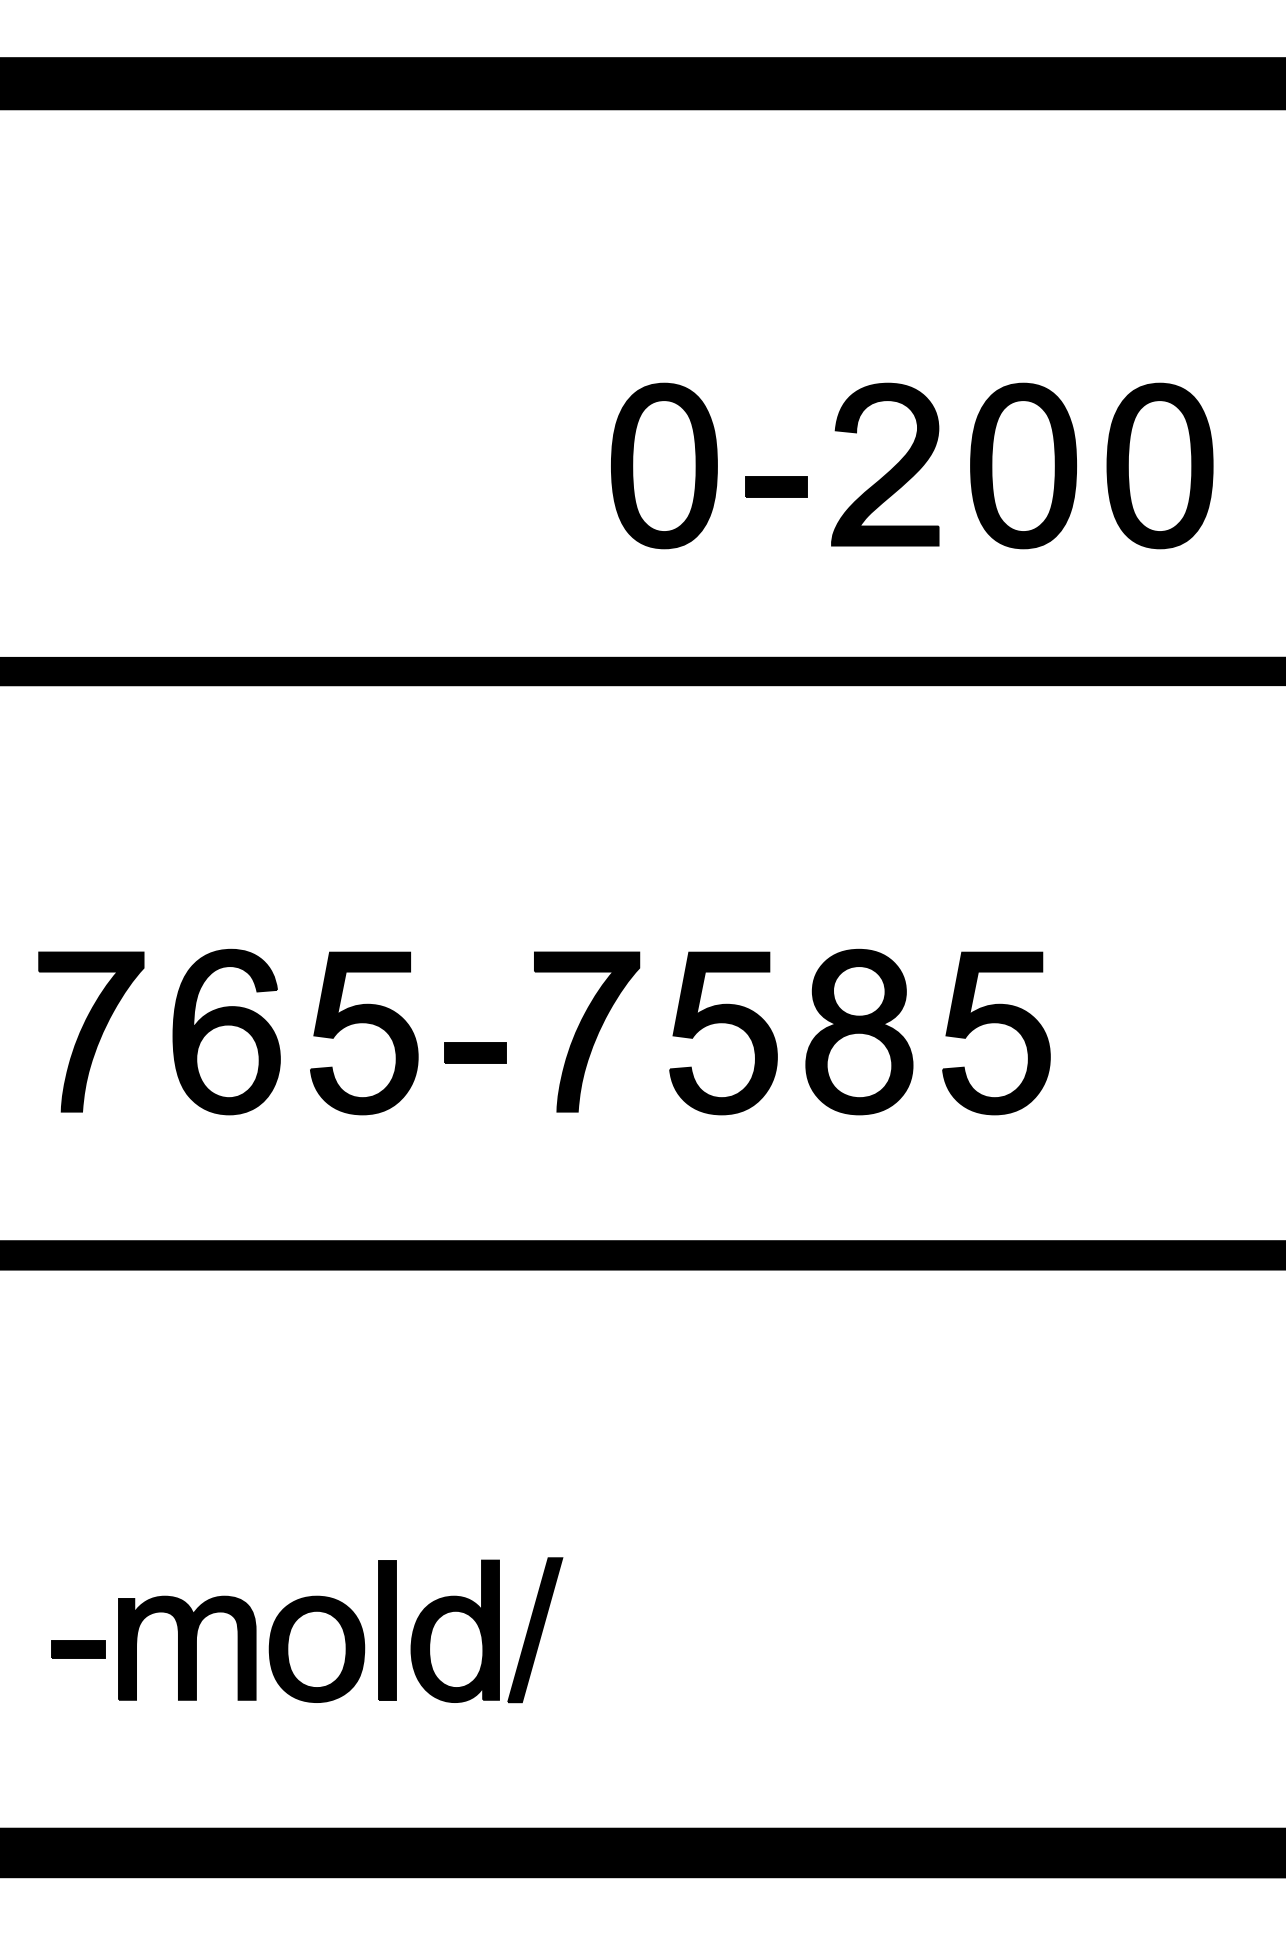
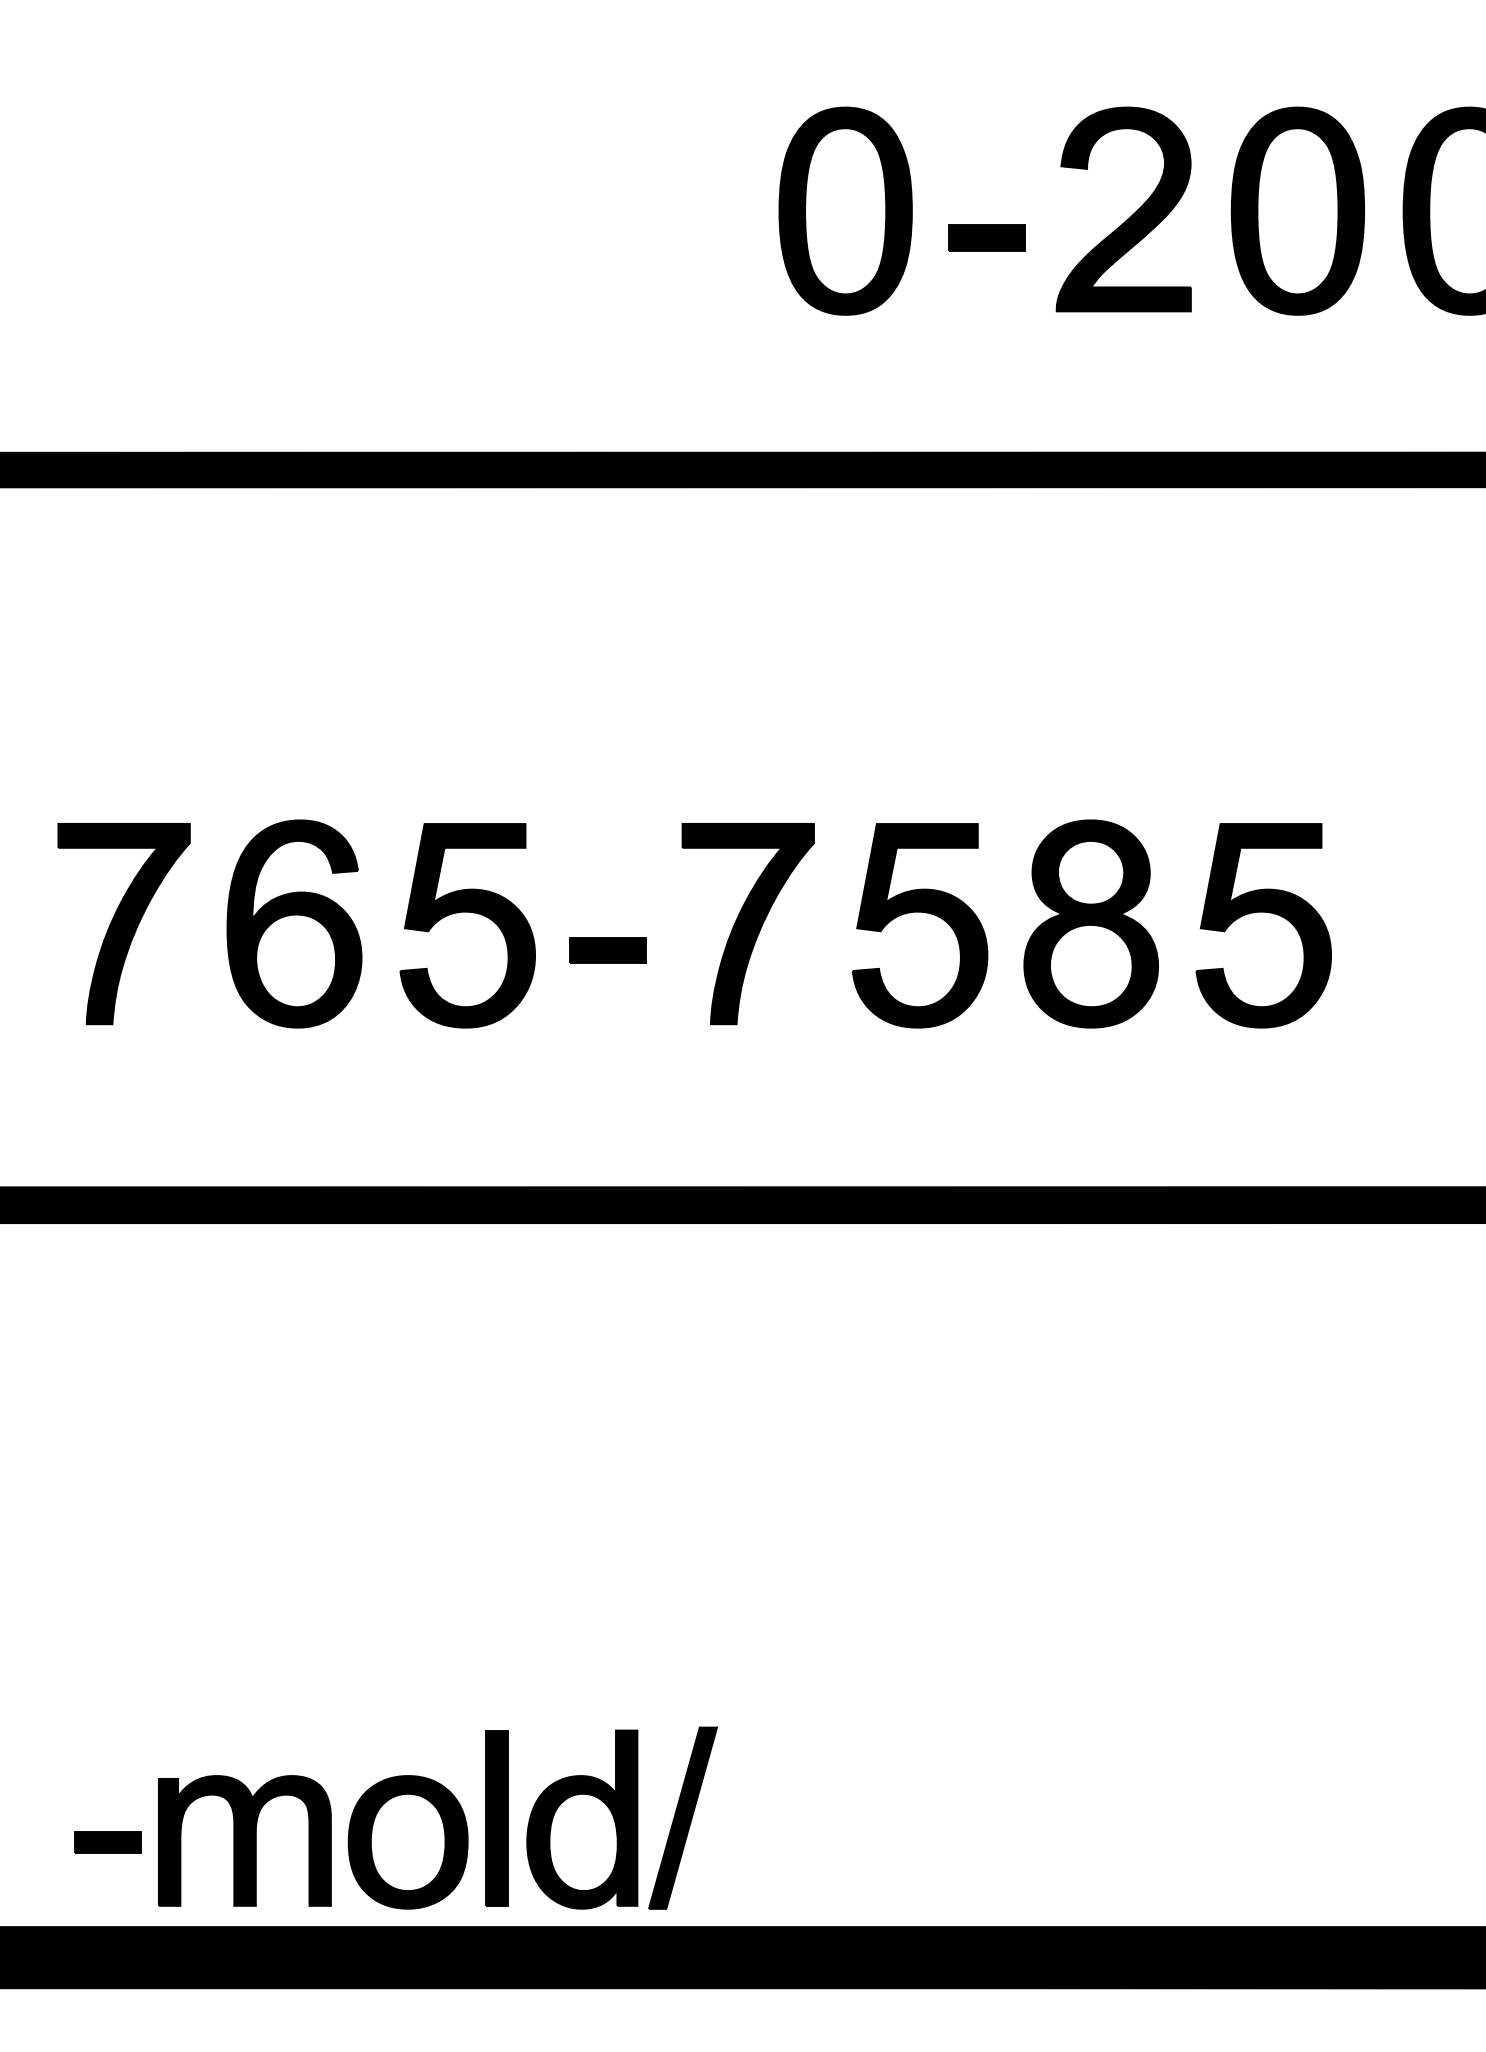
part: (307, 1630) -> (396, 1818), moved

